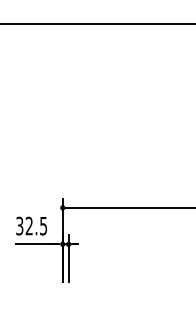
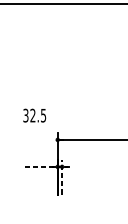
text: (31, 225) -> (34, 115), moved
line: (36, 244) -> (38, 167), solid -> dashed
line: (68, 257) -> (61, 176), solid -> dashed

